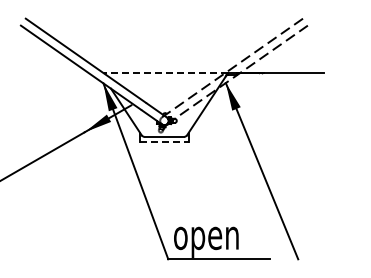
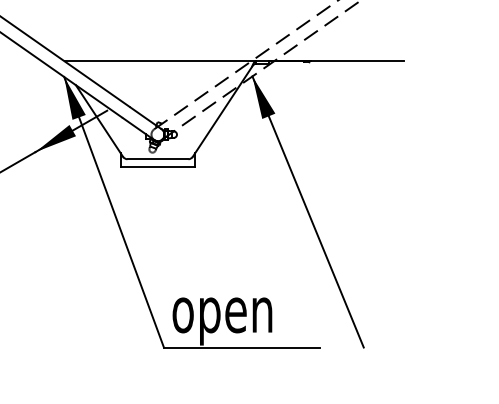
line: (165, 73) -> (159, 61), dashed -> solid
line: (164, 142) -> (158, 167), dashed -> solid

